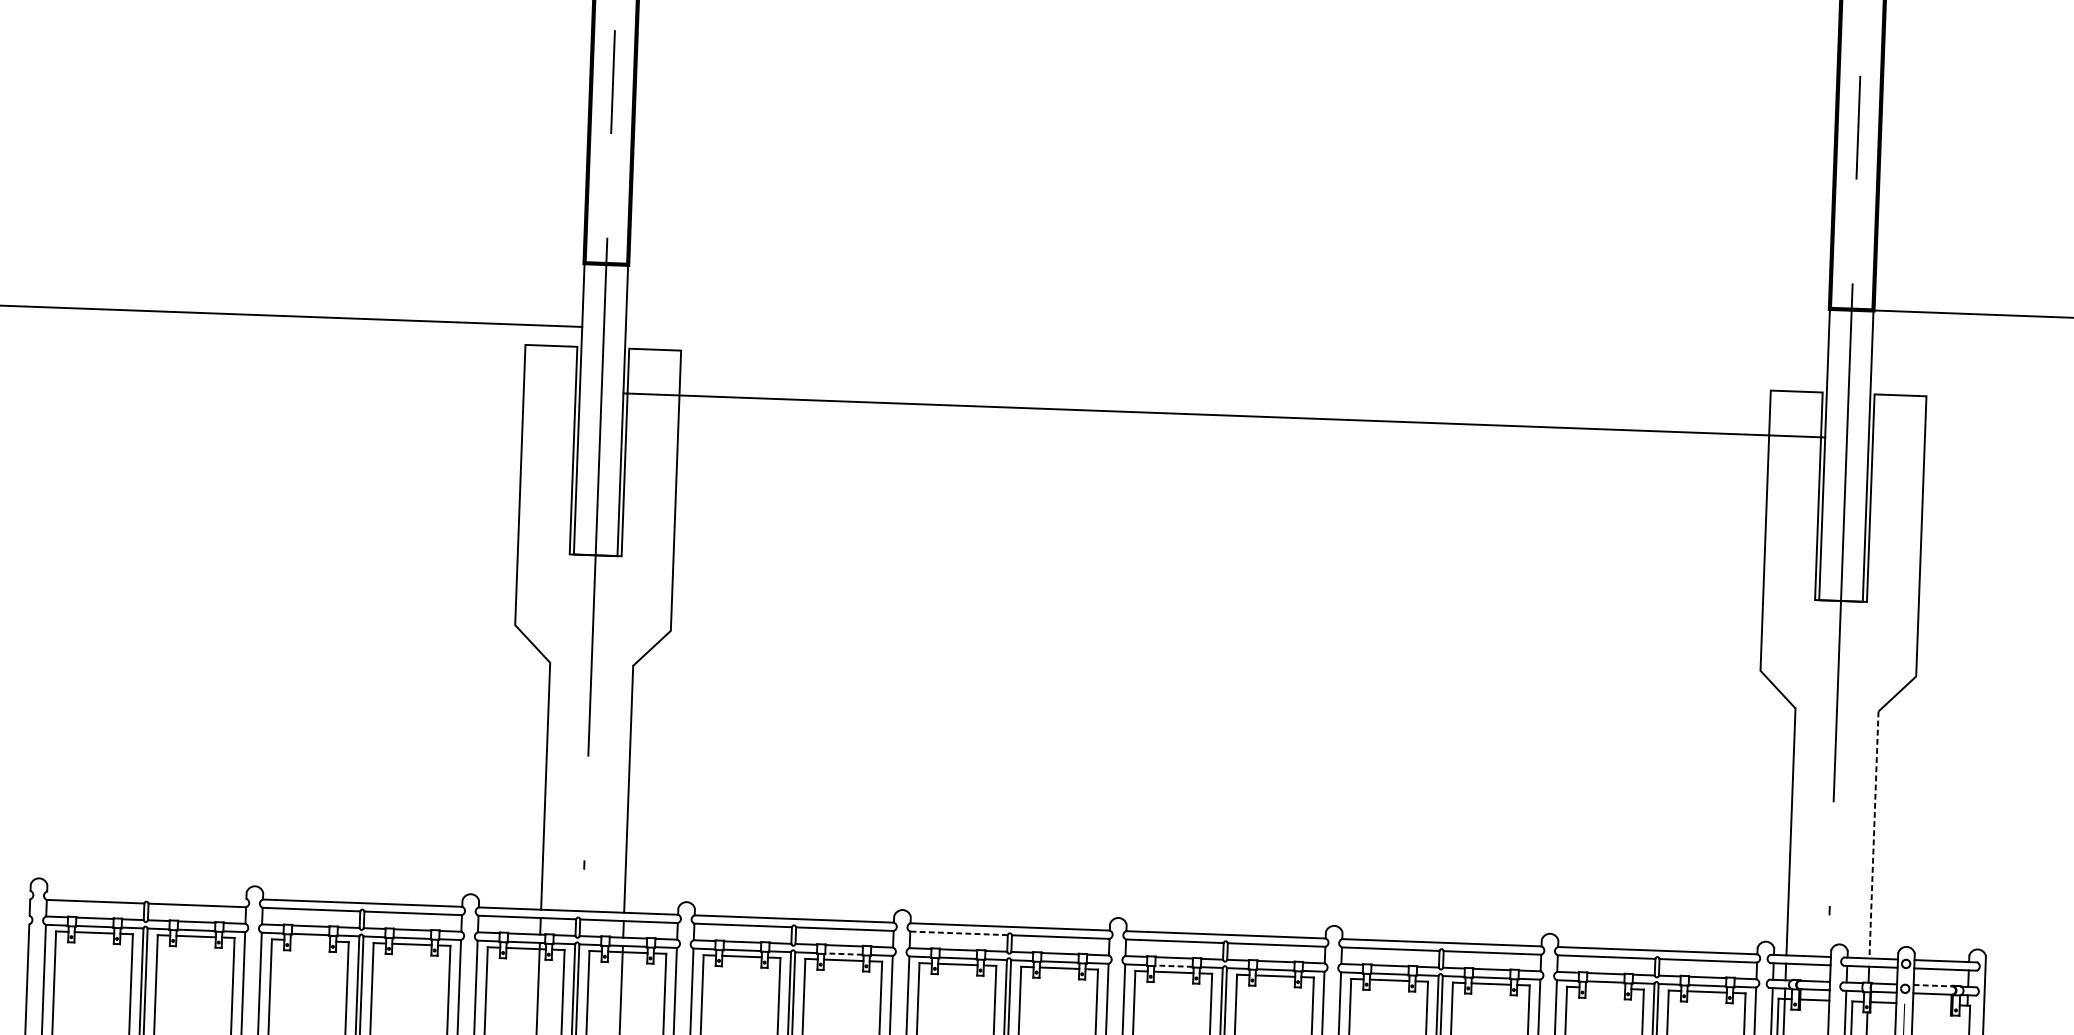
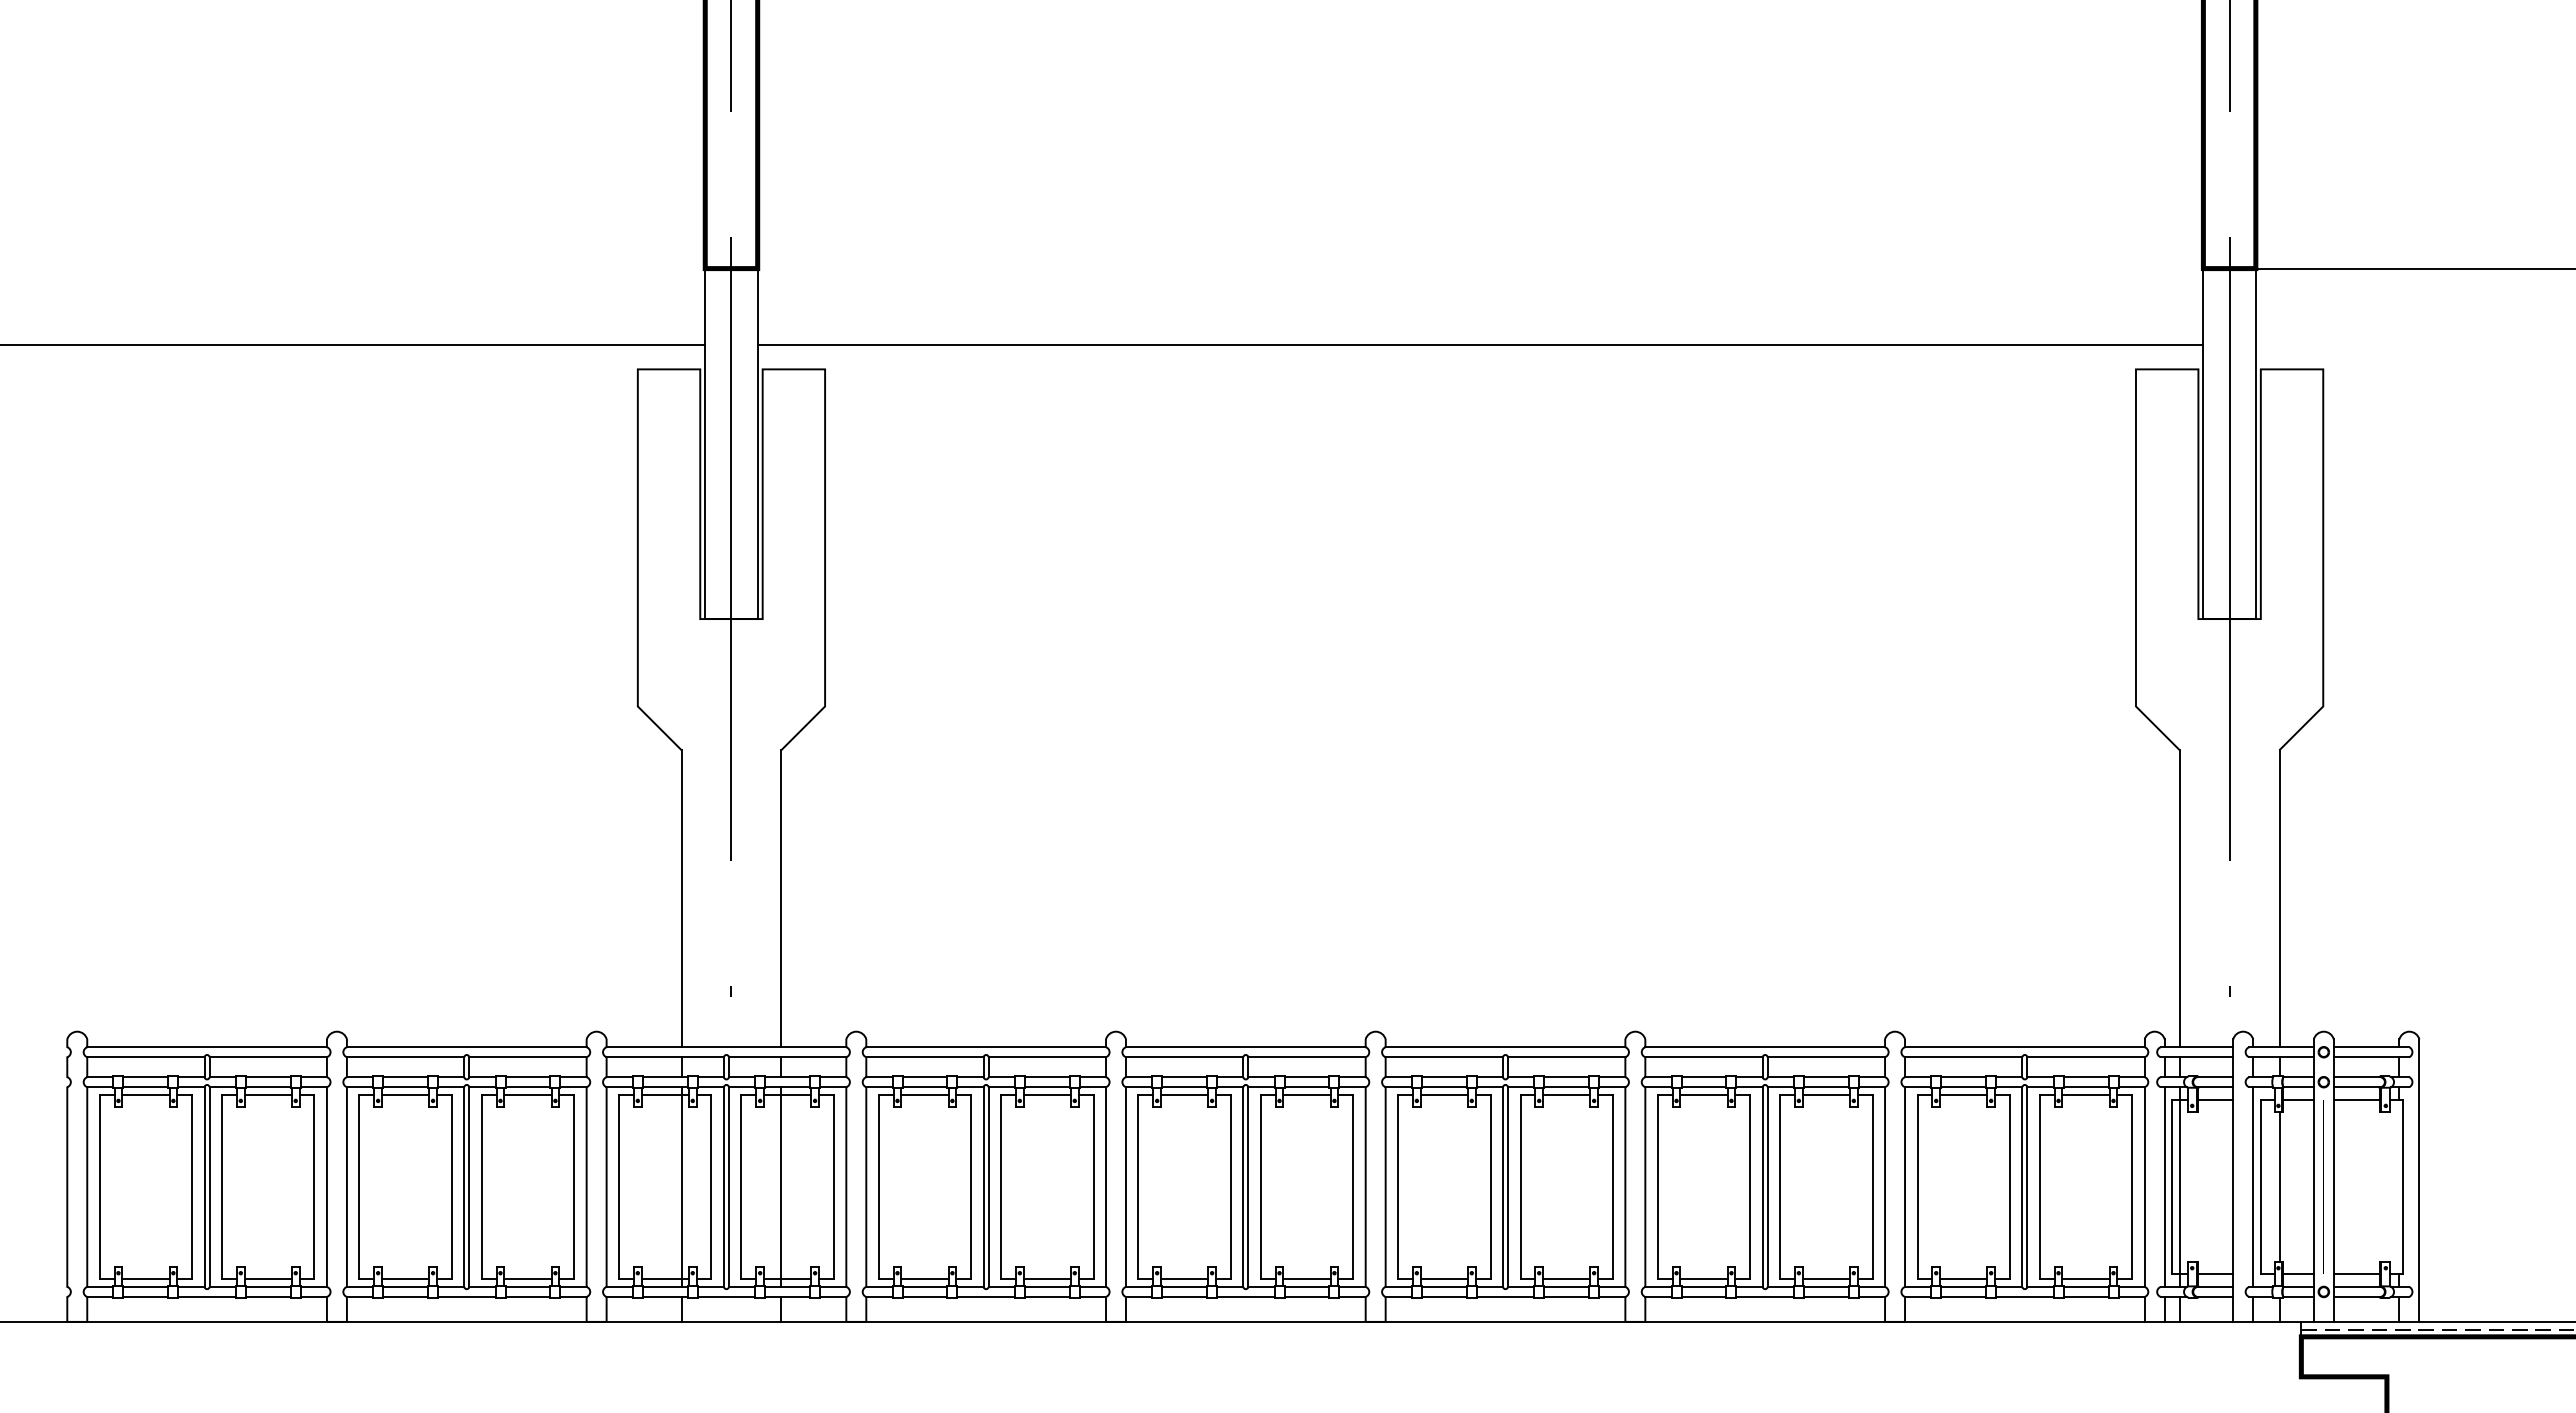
line: (1224, 415) -> (1480, 345), moved
line: (1873, 834) -> (2279, 898), dashed -> solid
line: (146, 895) -> (206, 1047), added
line: (958, 933) -> (1184, 1057), dashed -> solid
line: (310, 940) -> (405, 1094), added
line: (843, 954) -> (1046, 1087), dashed -> solid
line: (1173, 966) -> (1443, 1087), dashed -> solid
line: (1933, 985) -> (2357, 1077), dashed -> solid
line: (1605, 988) -> (1963, 1094), added
line: (1931, 1004) -> (2356, 1099), added

